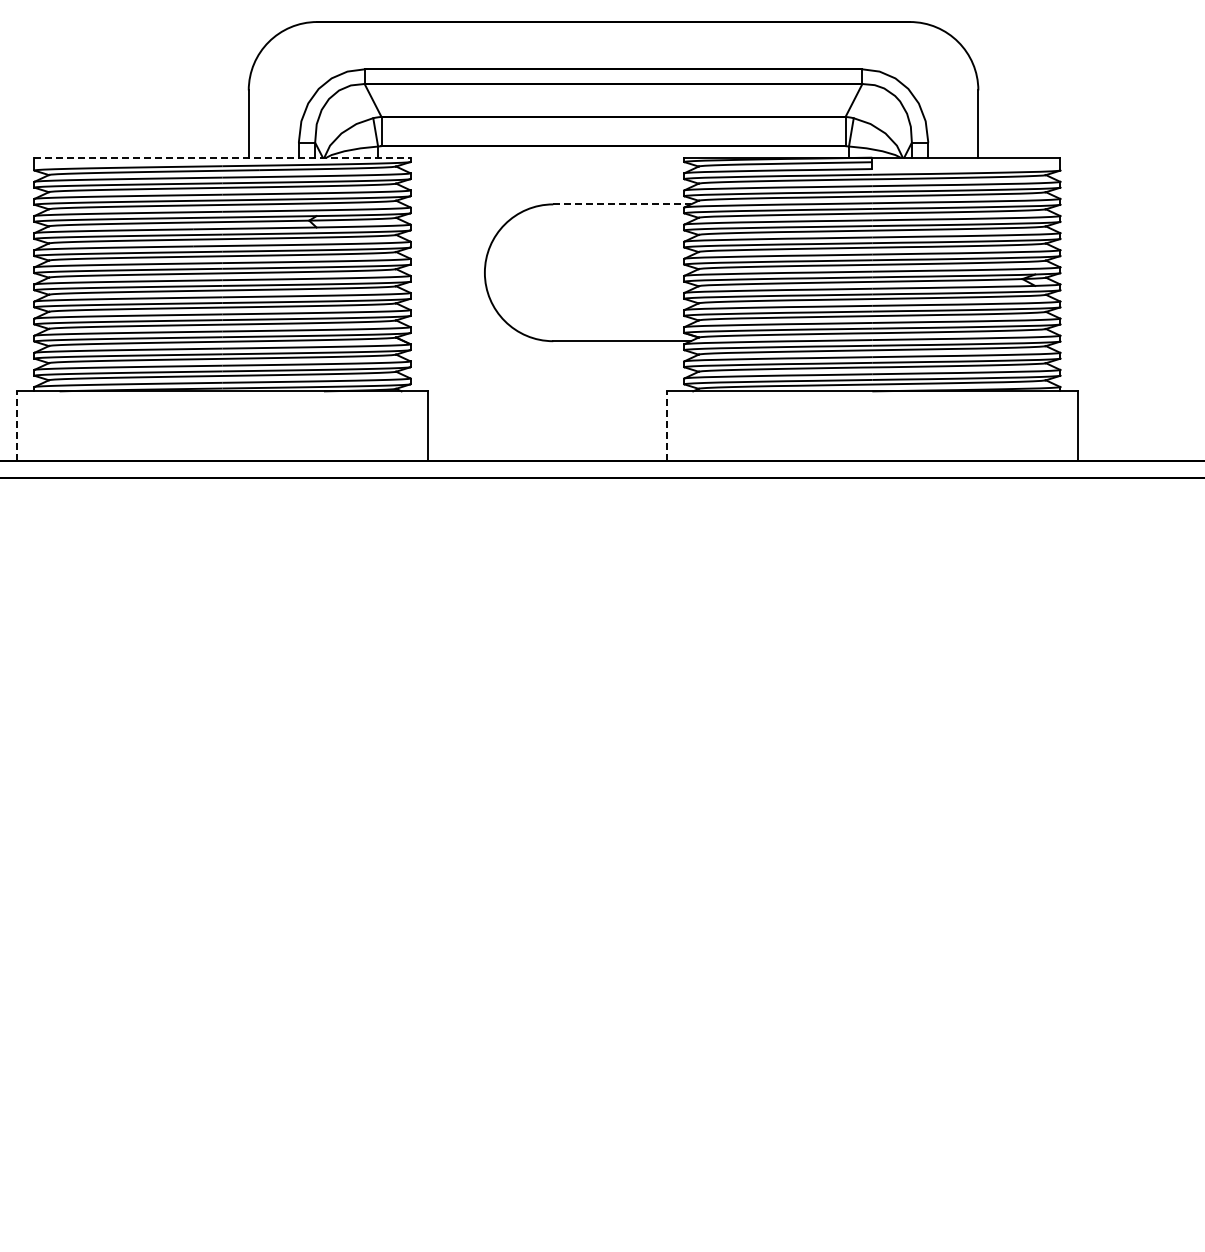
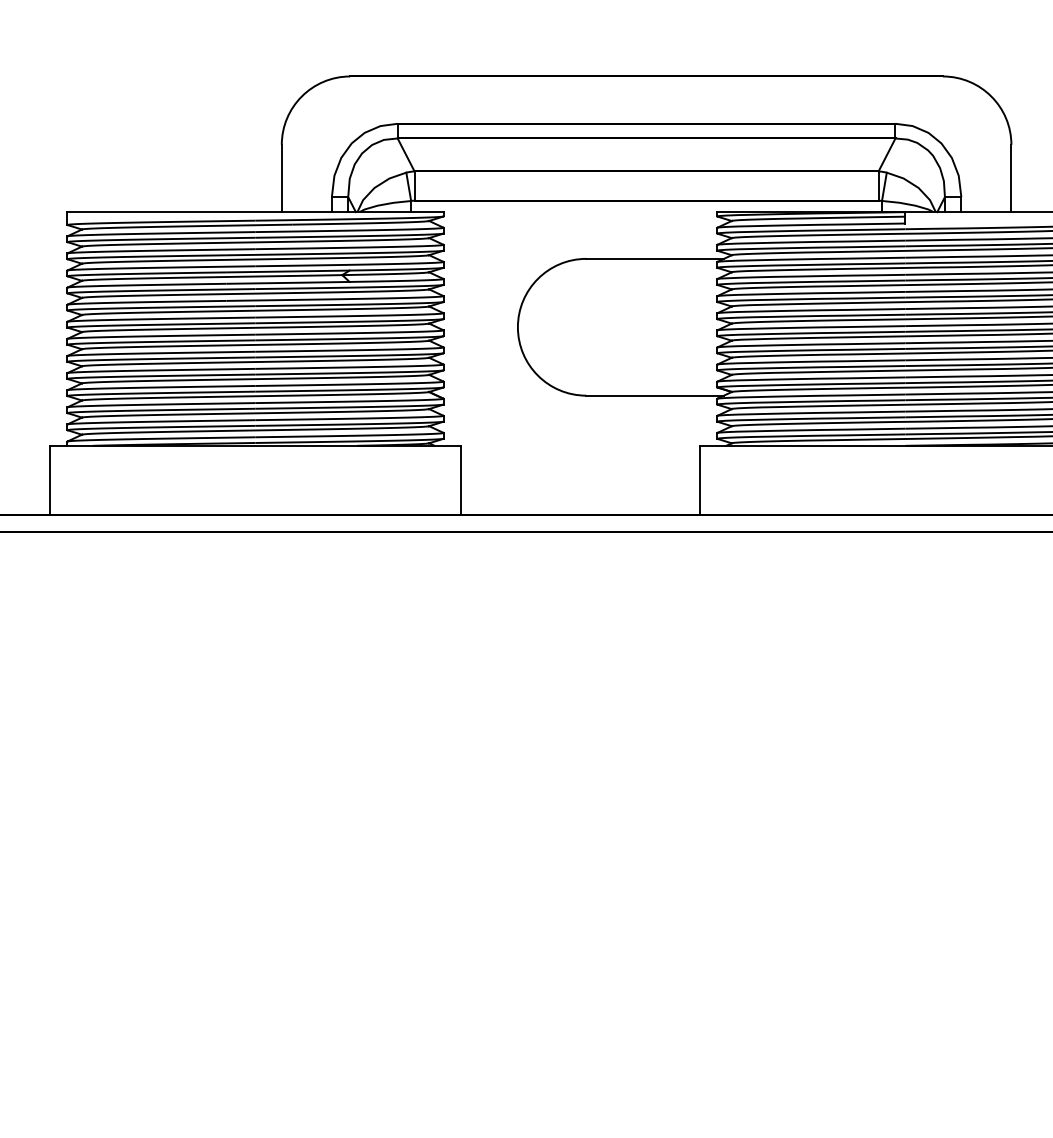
line: (223, 157) -> (256, 211), dashed -> solid
line: (622, 204) -> (655, 258), dashed -> solid
line: (17, 426) -> (50, 480), dashed -> solid
line: (667, 426) -> (700, 480), dashed -> solid

